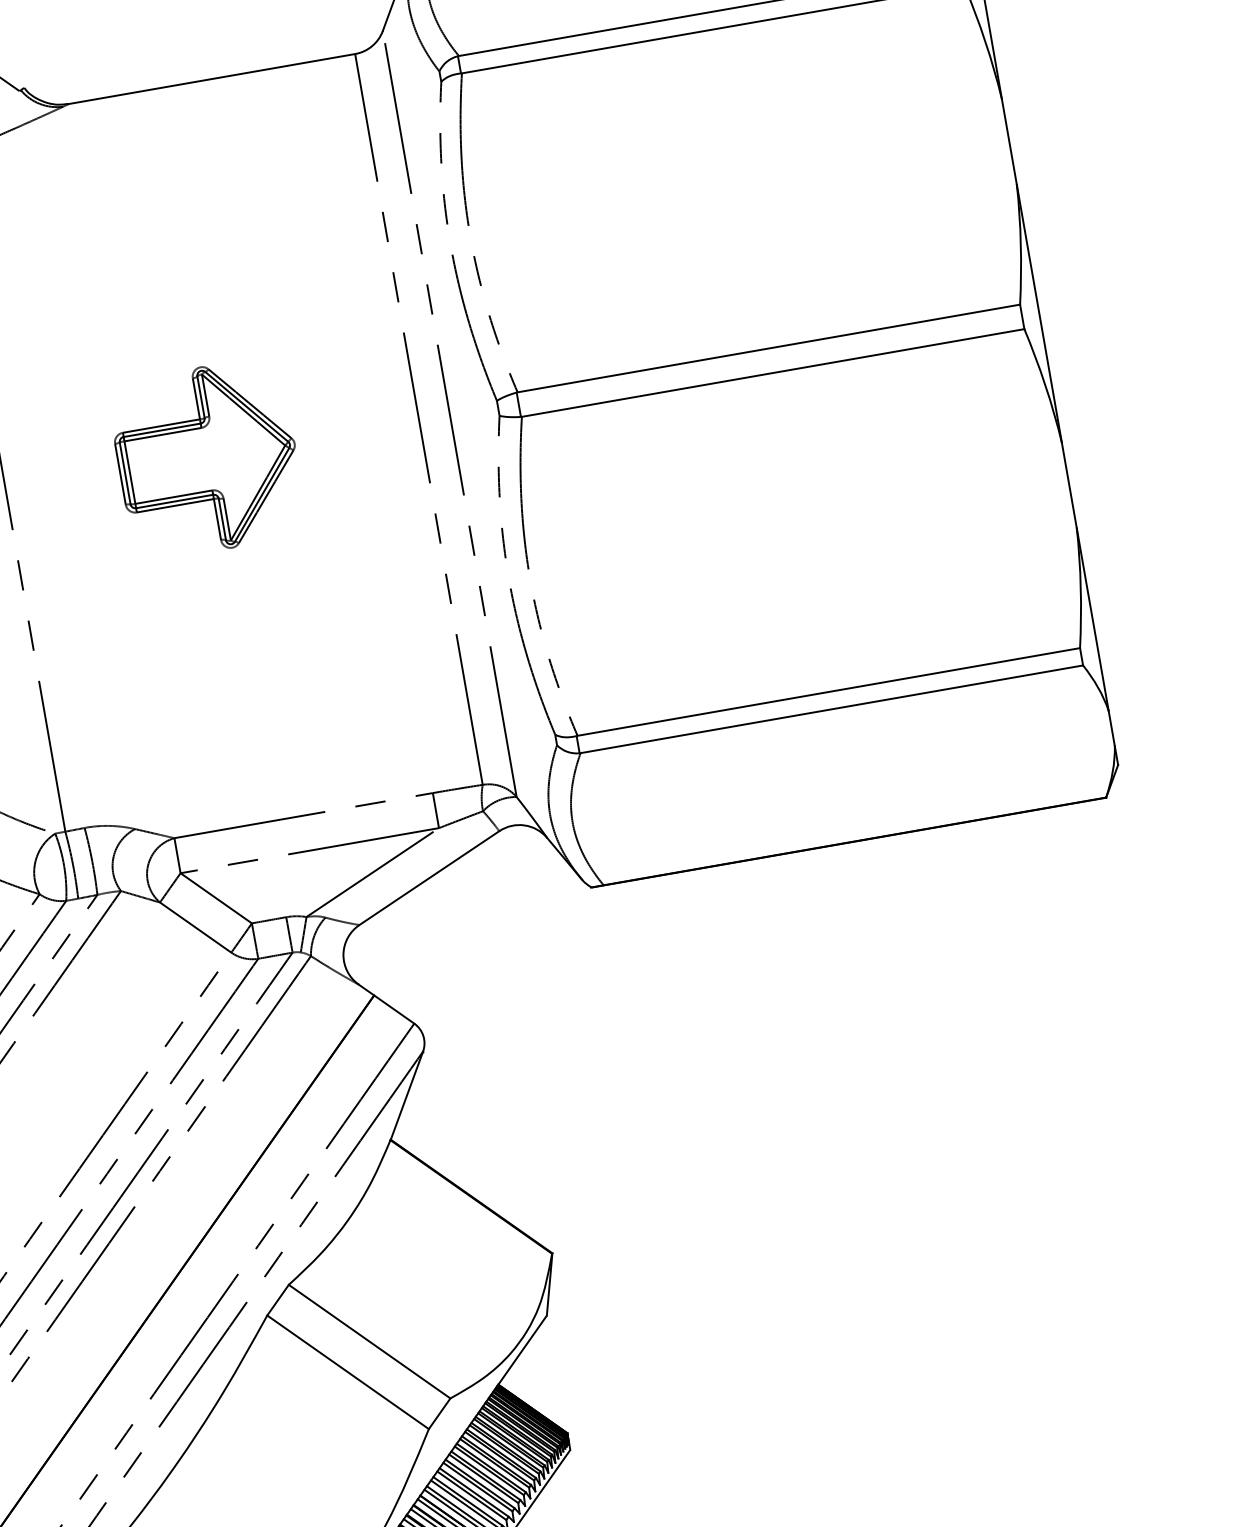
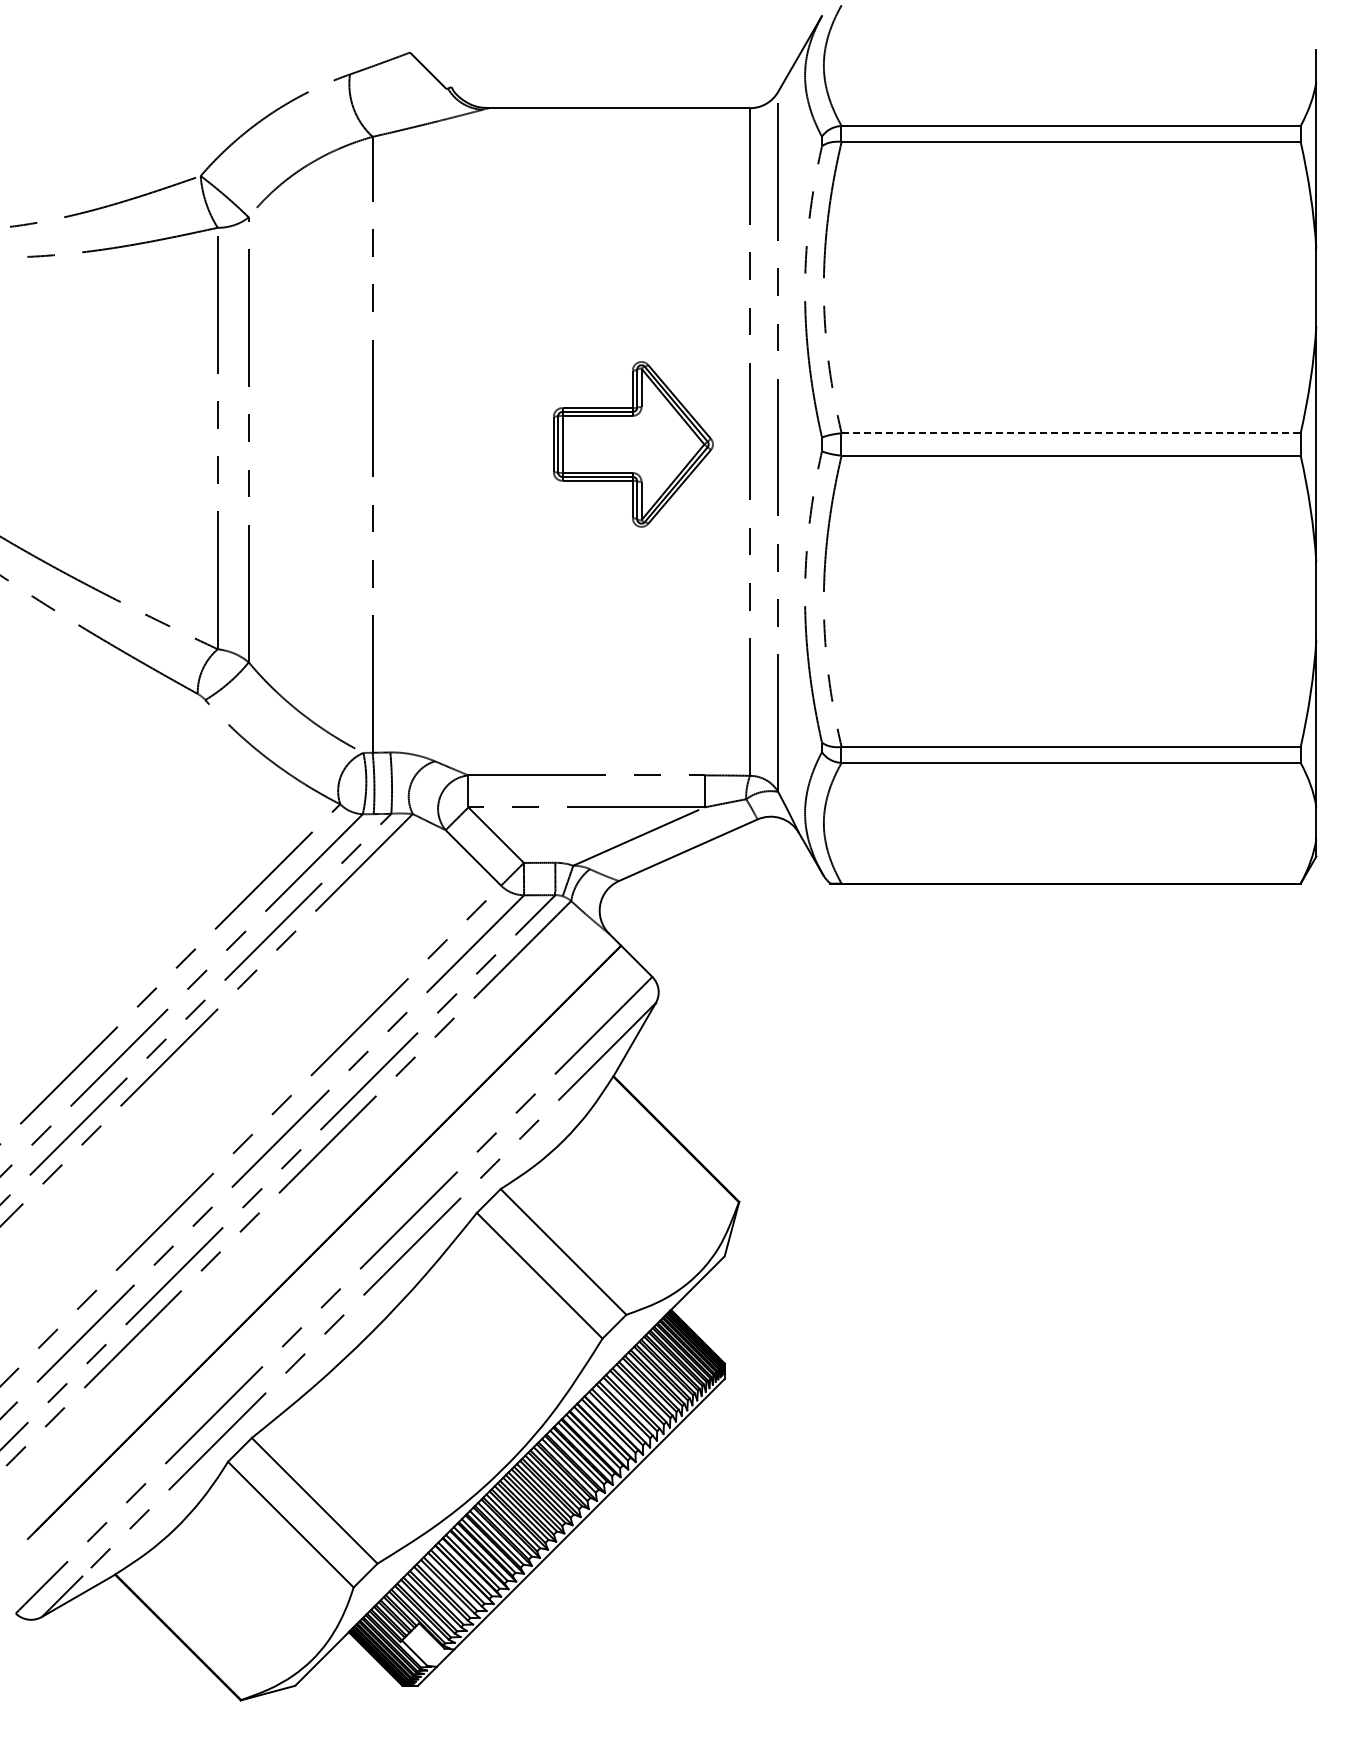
line: (769, 348) -> (1071, 433), solid -> dashed
part: (207, 459) -> (633, 444), moved

